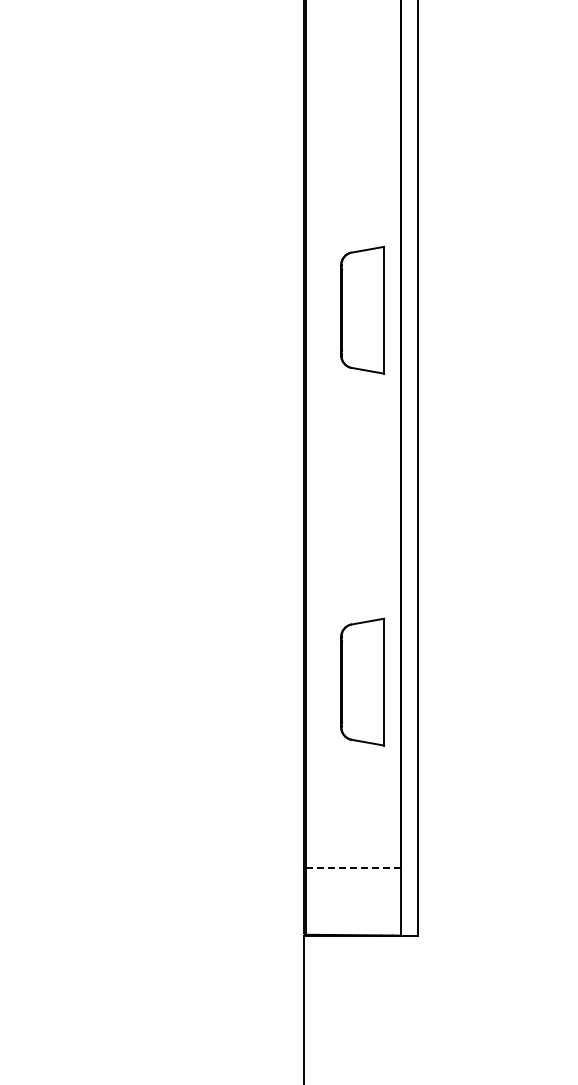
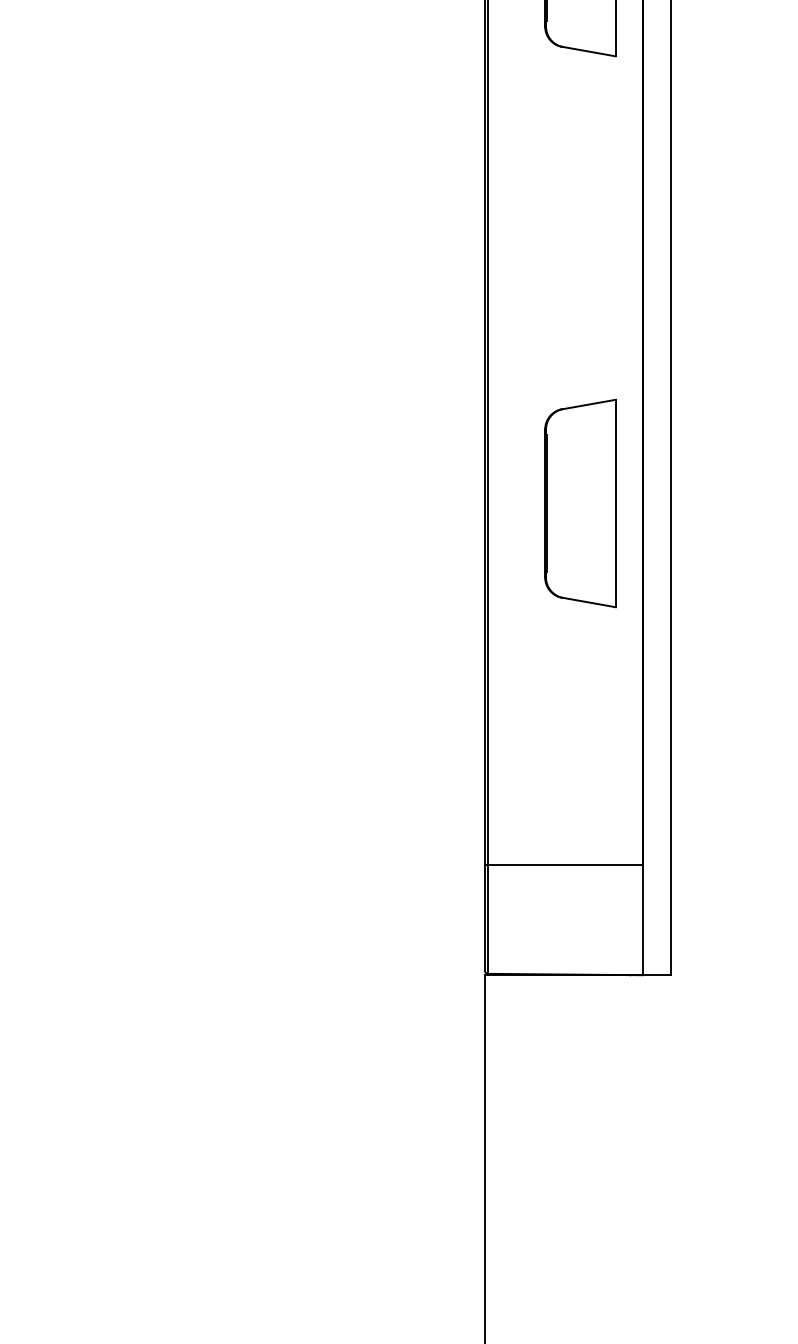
part: (362, 681) -> (580, 502), moved
line: (354, 868) -> (567, 865), dashed -> solid

